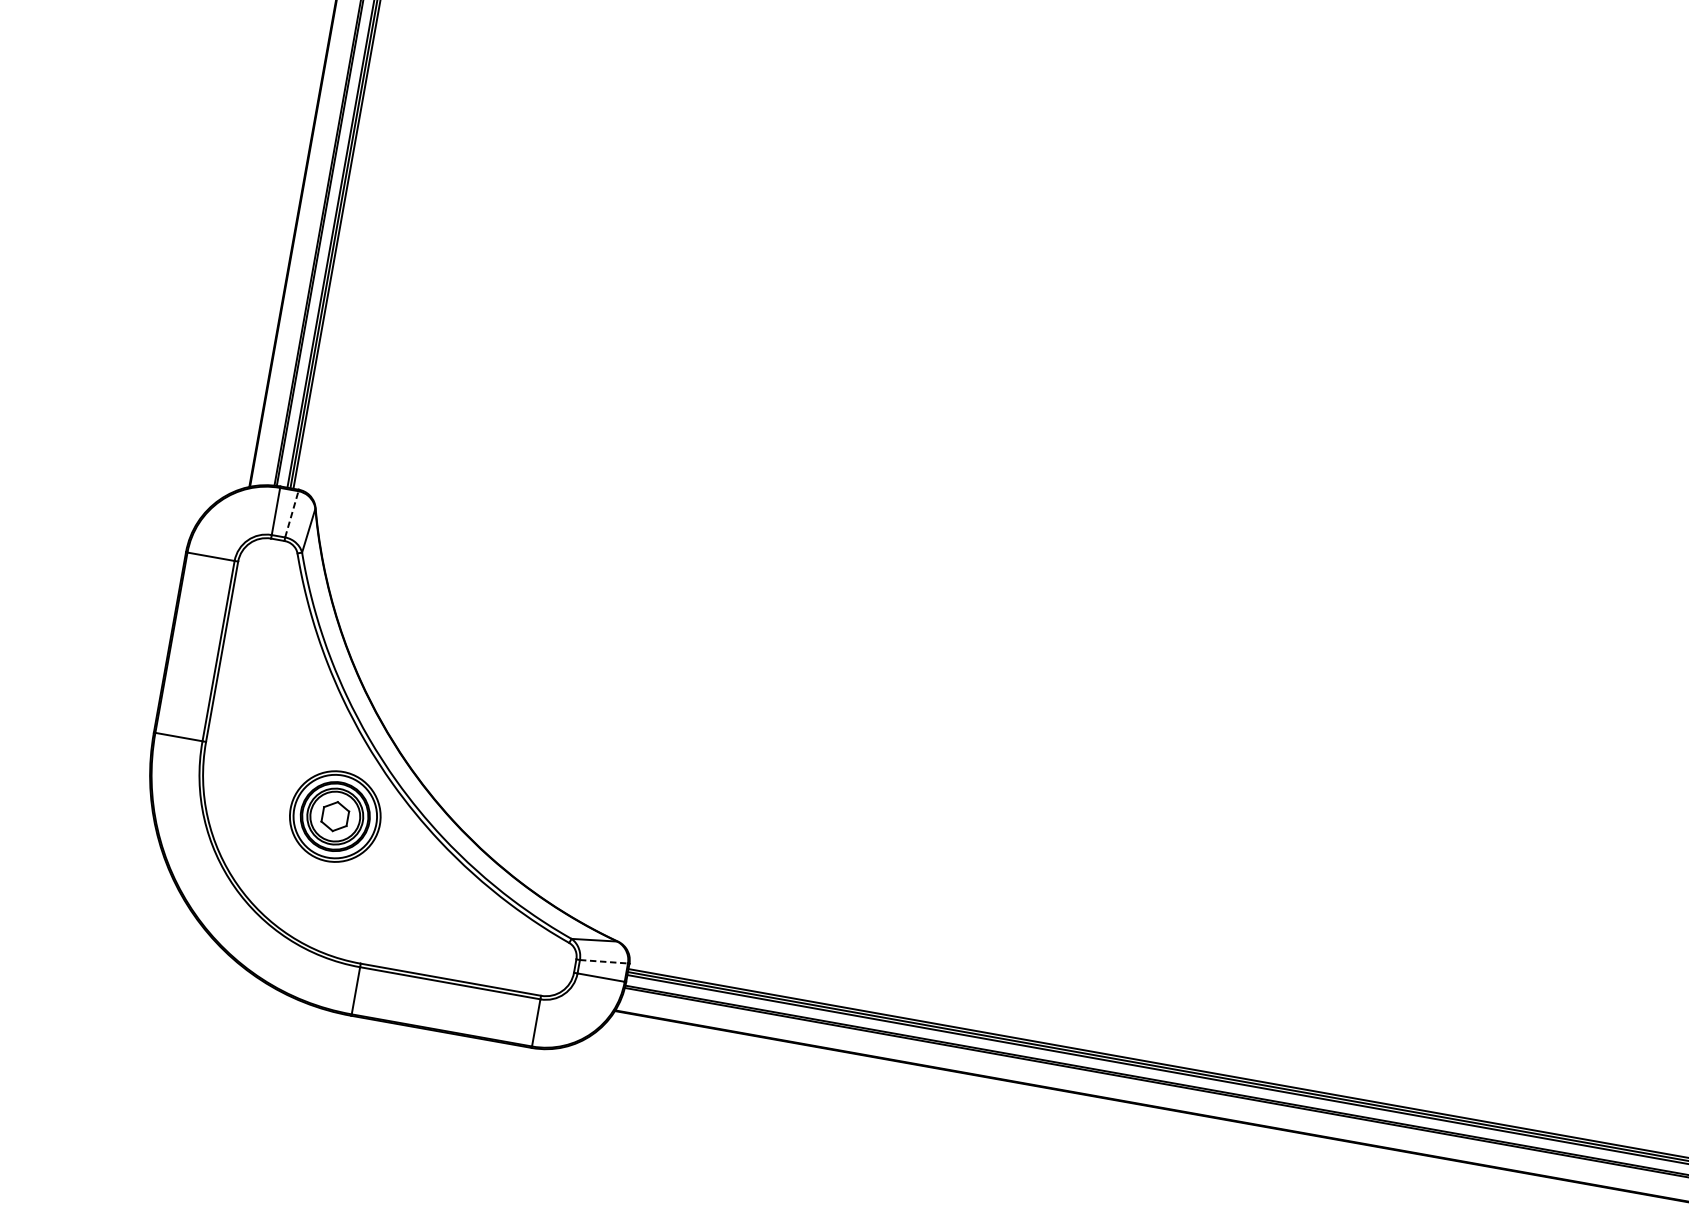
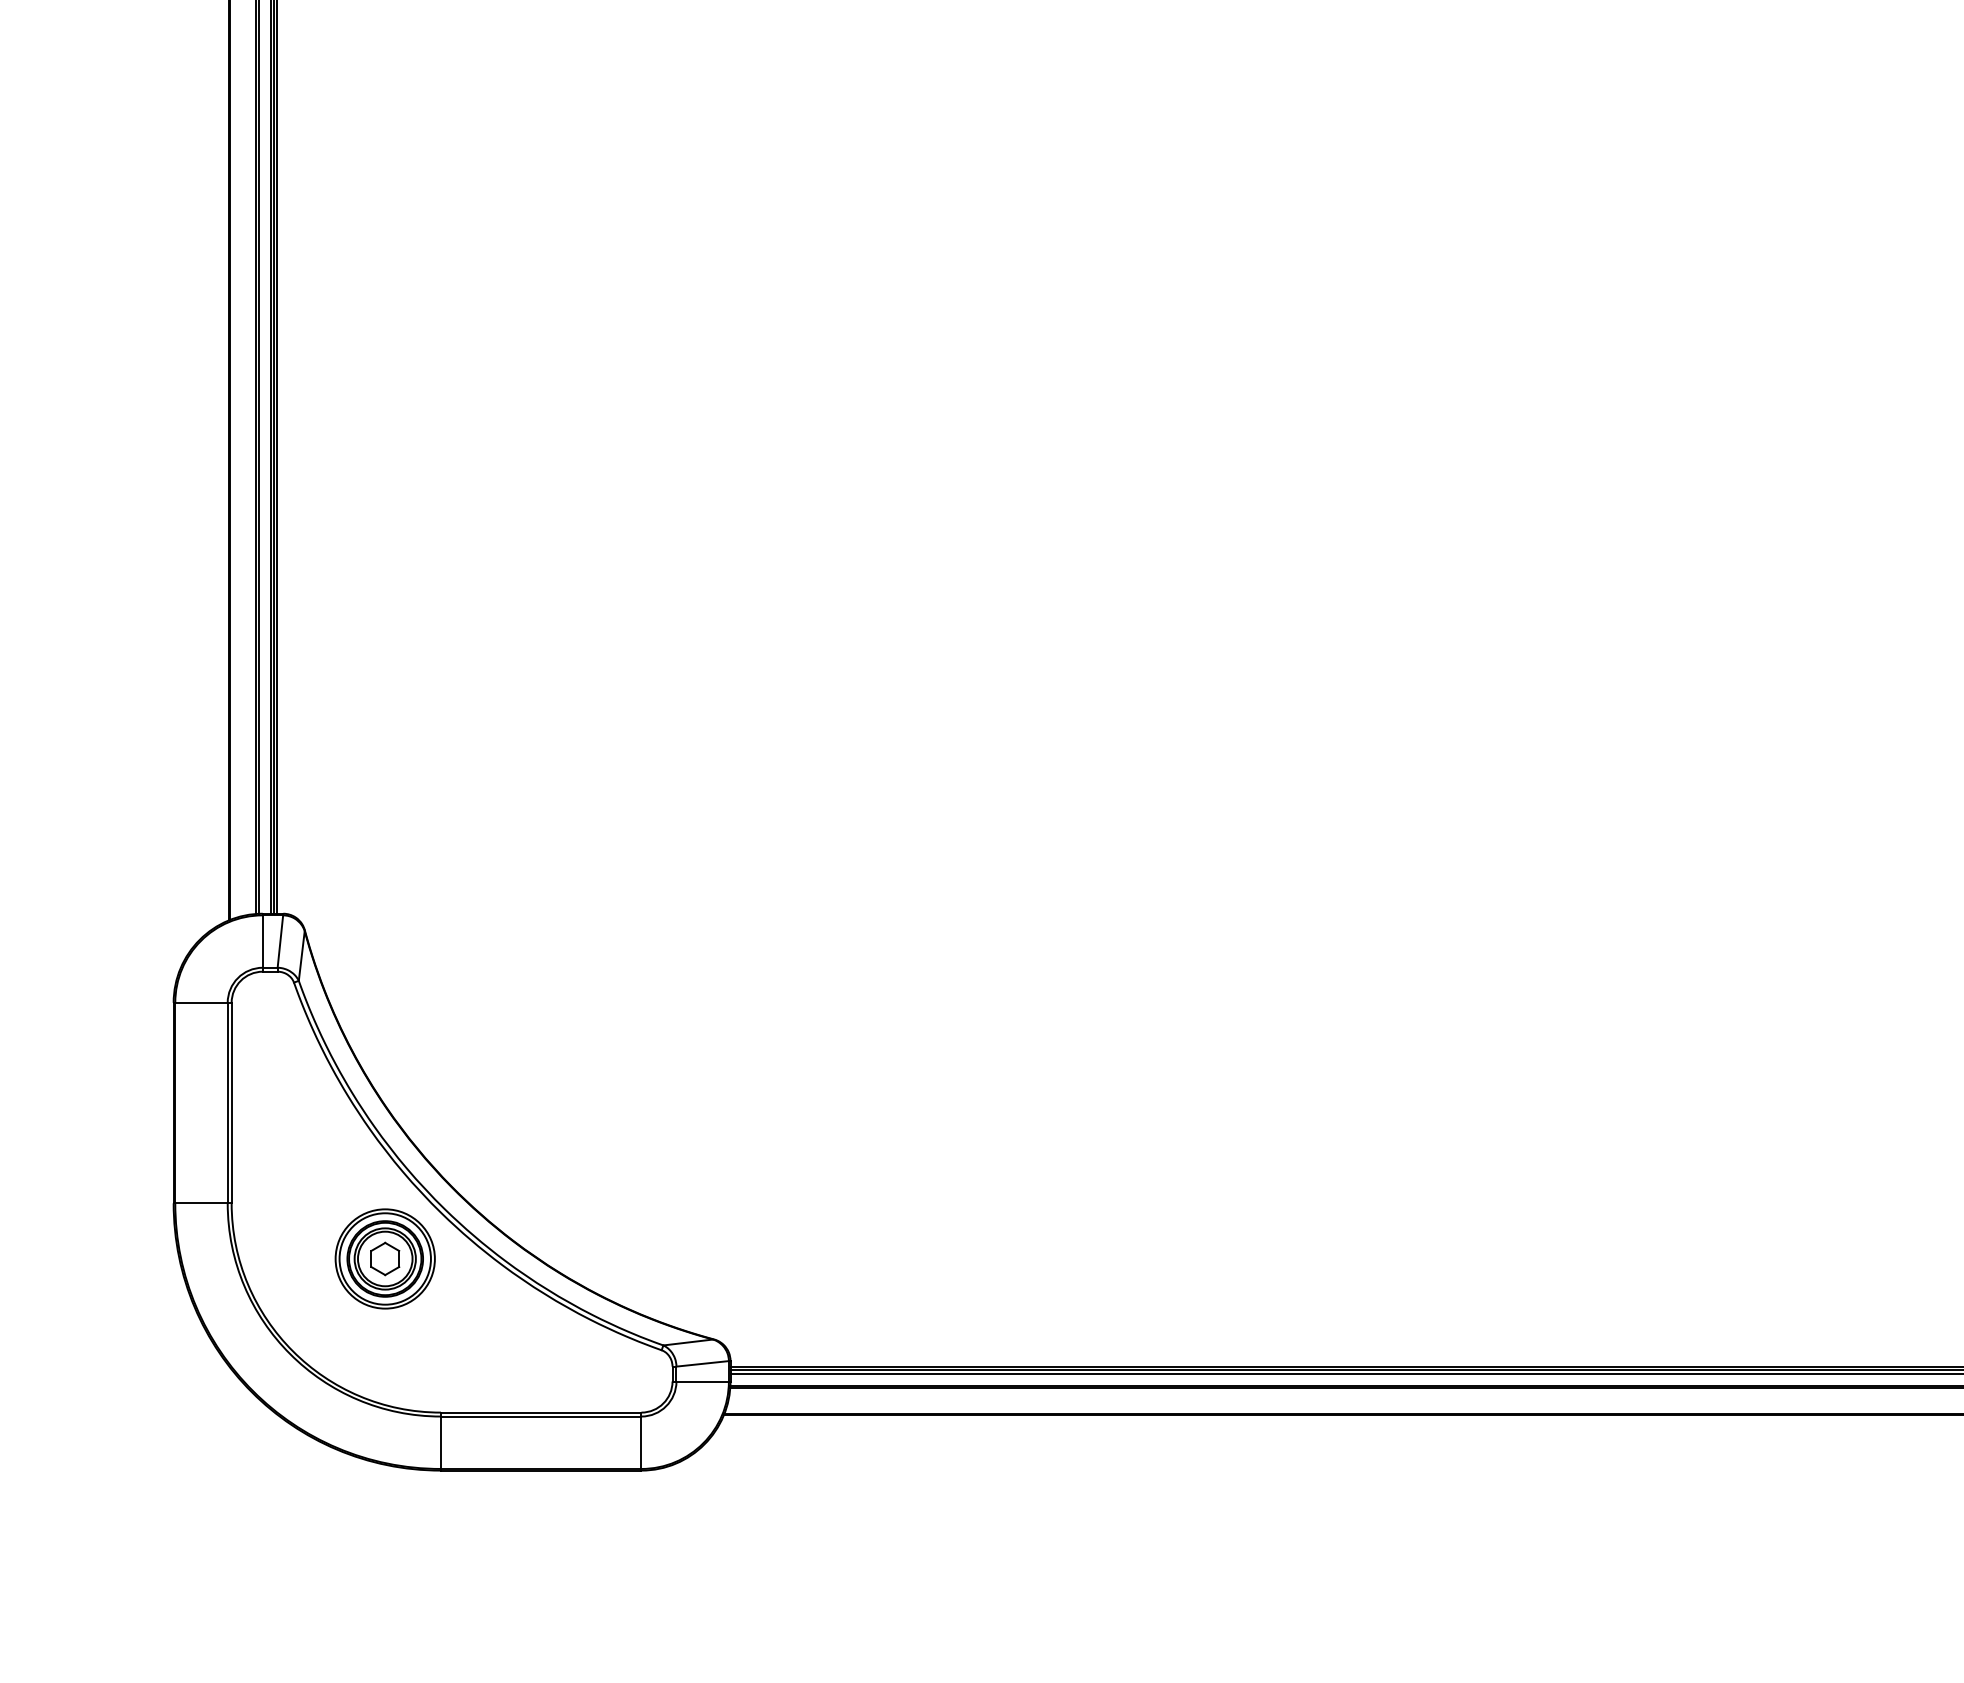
line: (291, 514) -> (280, 941), dashed -> solid
line: (604, 961) -> (703, 1363), dashed -> solid

